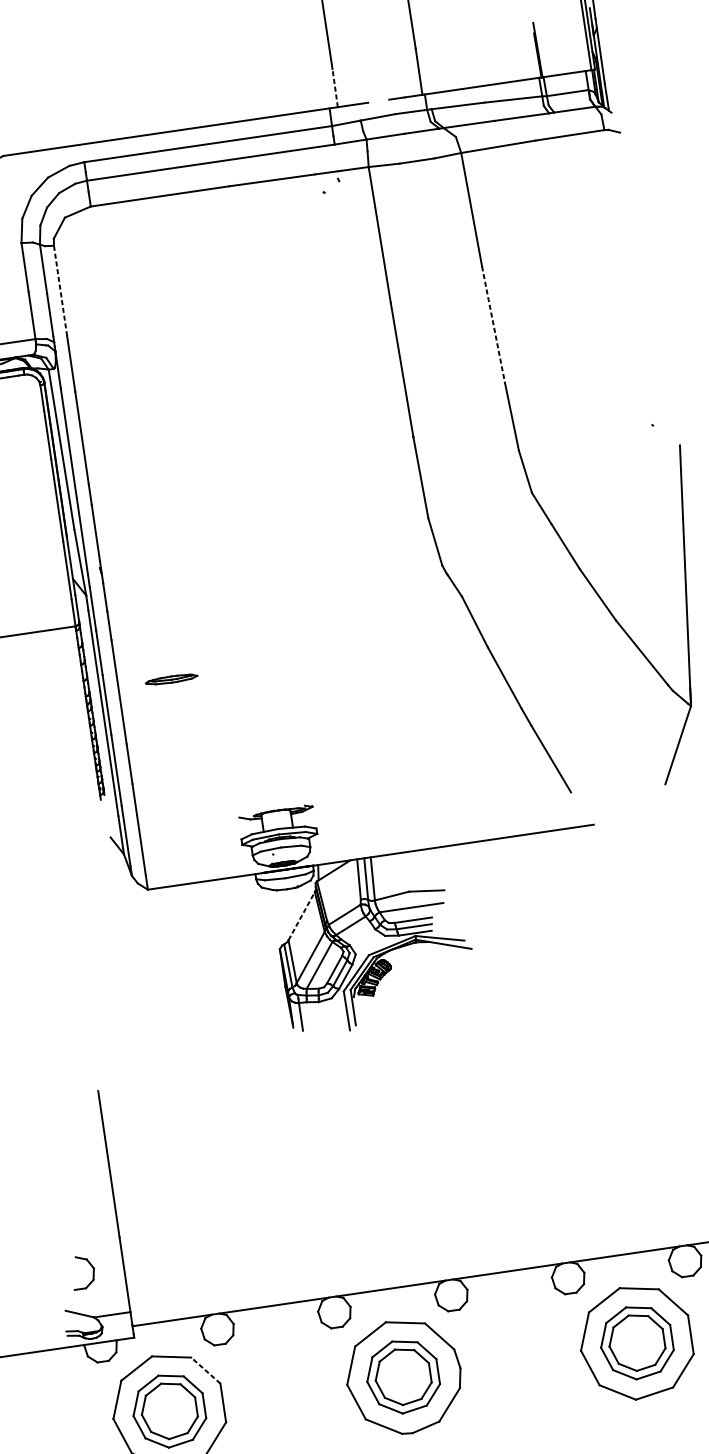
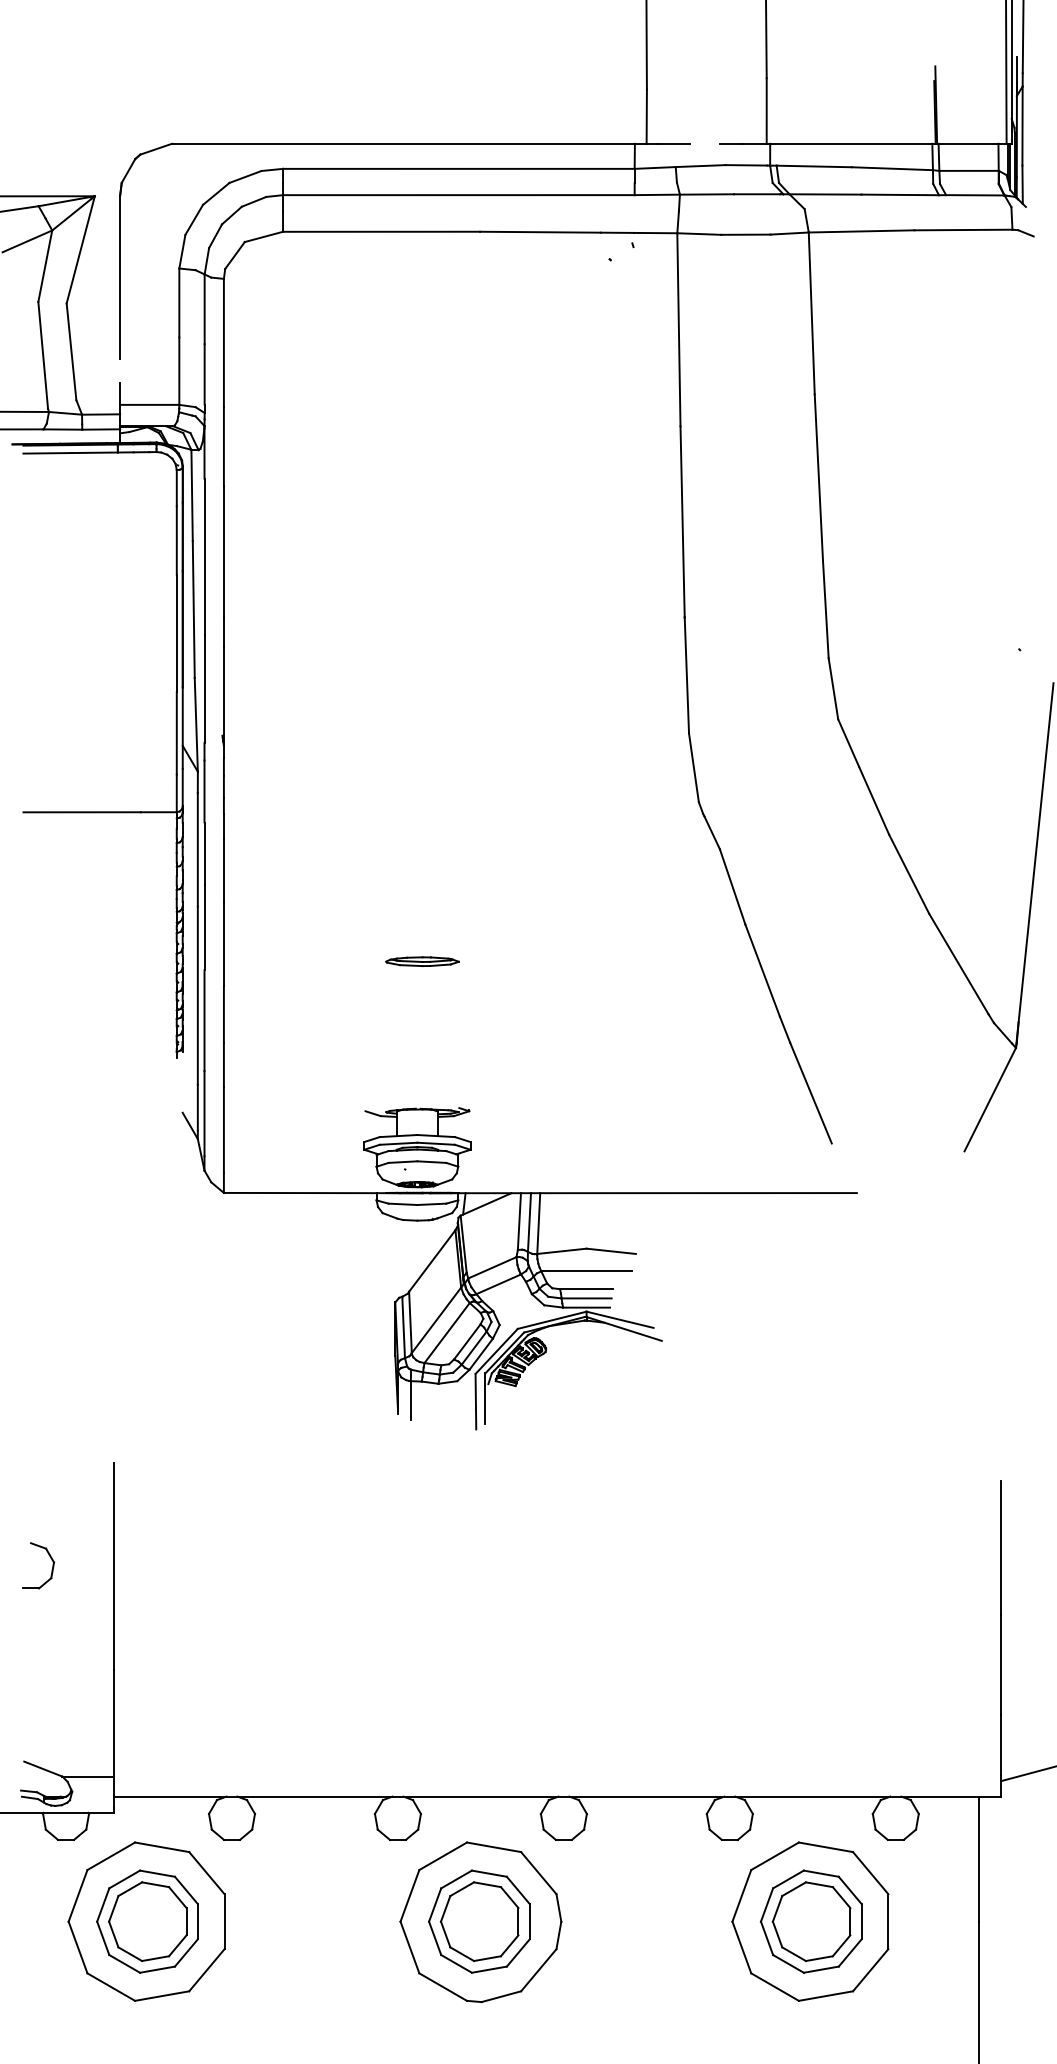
line: (334, 87) -> (646, 116), dashed -> solid
line: (60, 290) -> (223, 342), dashed -> solid
line: (493, 325) -> (818, 478), dashed -> solid
part: (171, 679) -> (422, 961), moved
line: (301, 915) -> (432, 1260), dashed -> solid
part: (92, 1273) -> (51, 1569), moved
line: (205, 1370) -> (206, 1872), dashed -> solid

